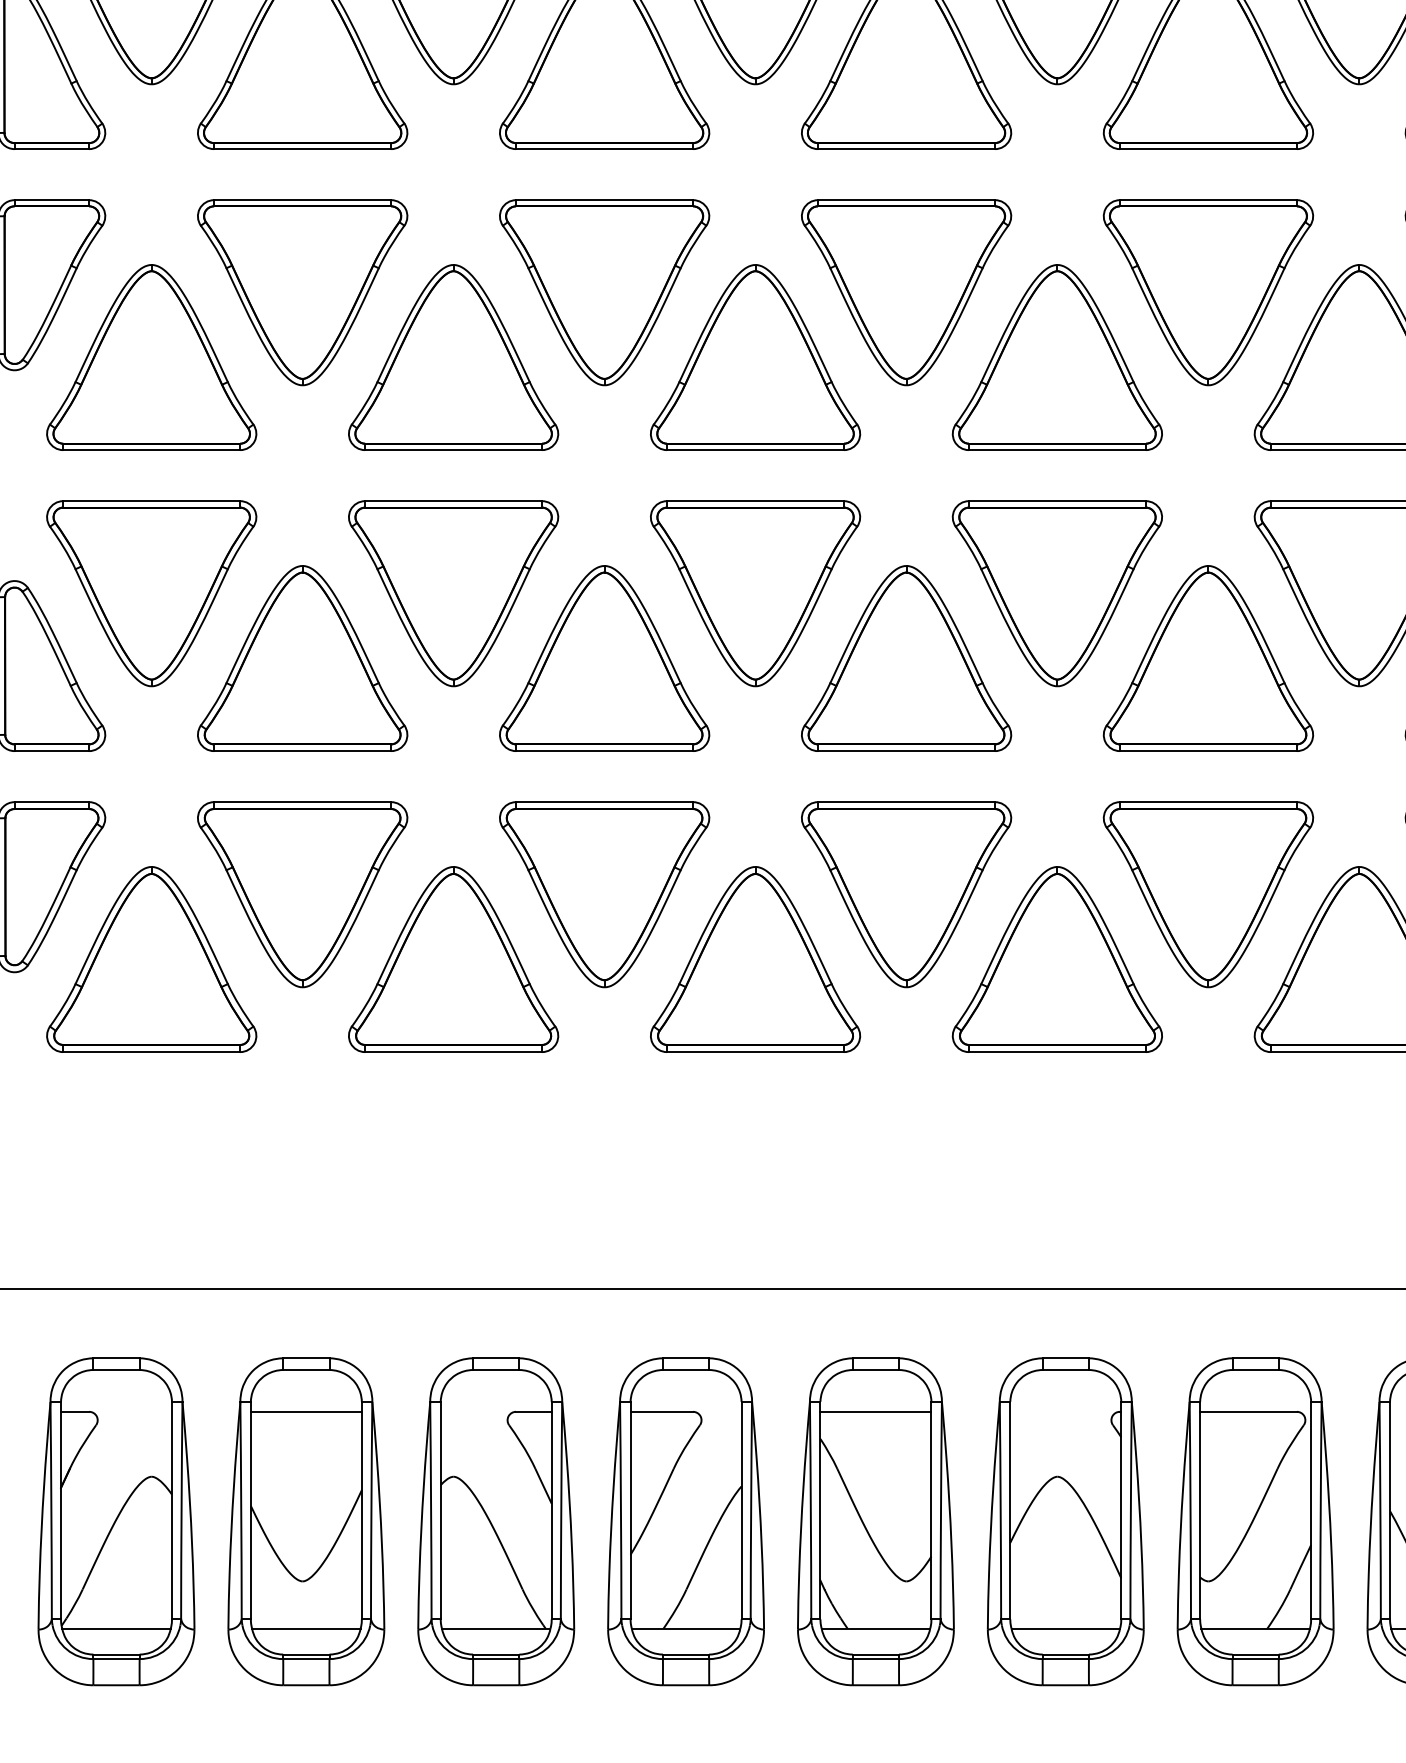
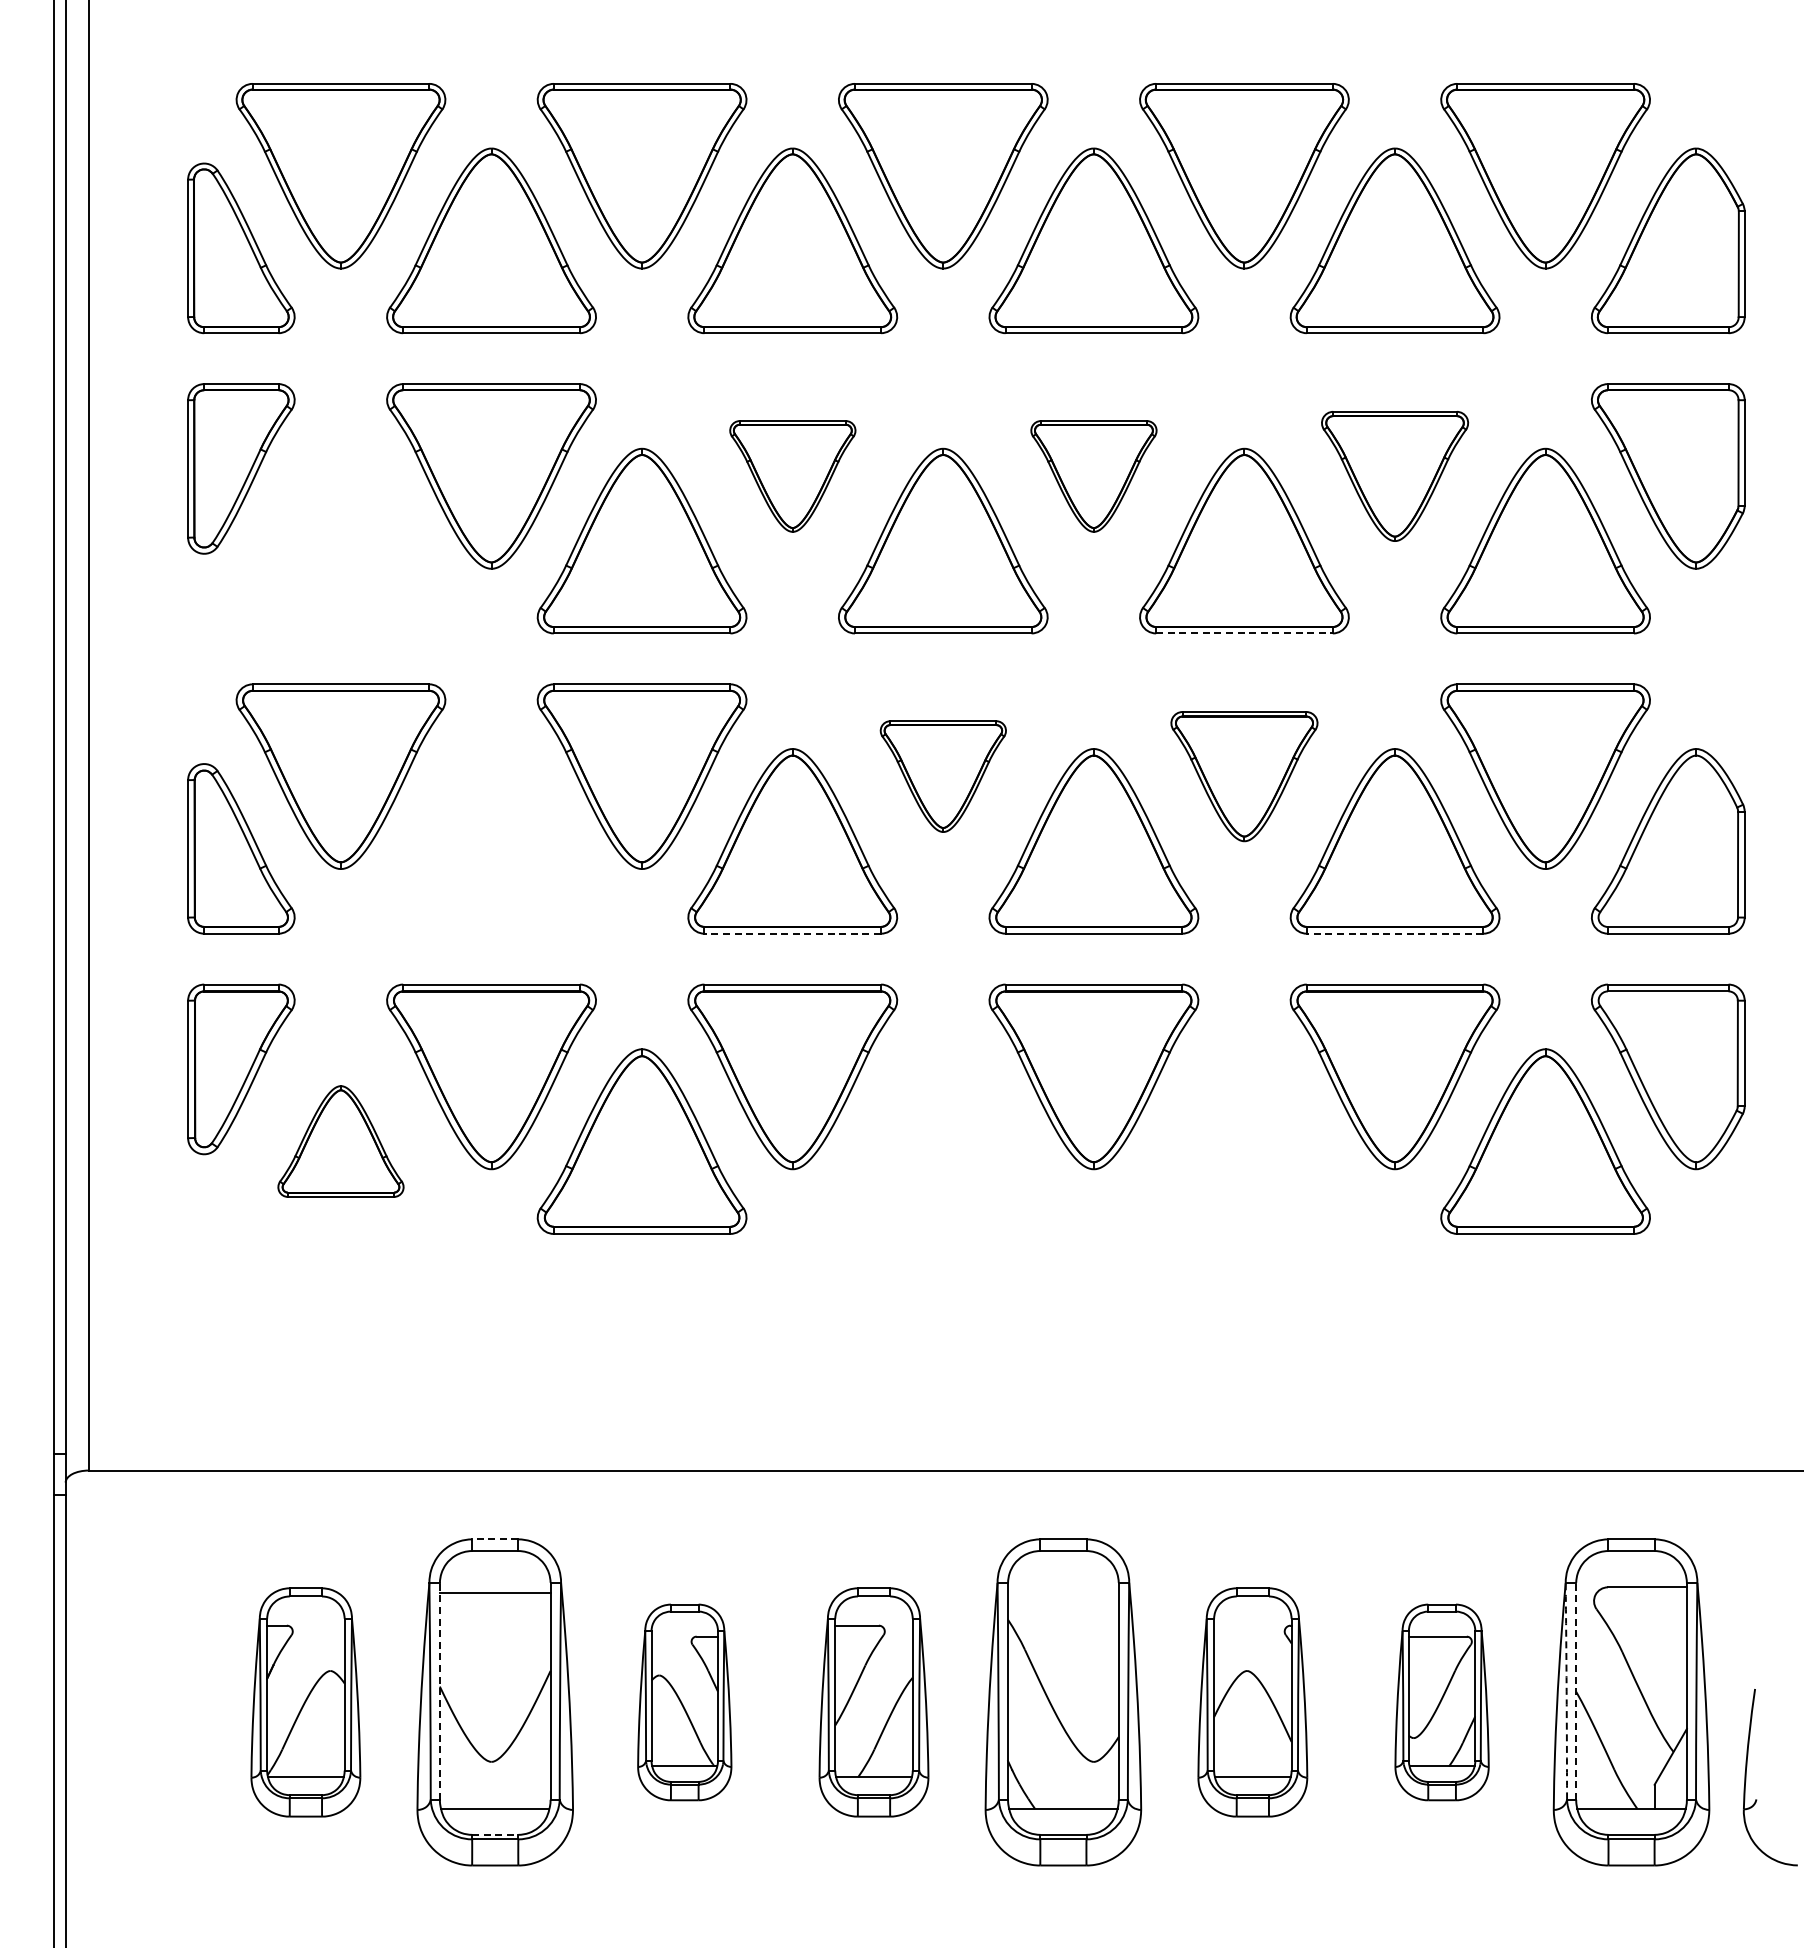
part: (604, 292) -> (792, 476), size x0.6
part: (906, 292) -> (1093, 476), size x0.6
part: (1207, 292) -> (1394, 476), size x0.7
part: (151, 356) -> (340, 540), removed
line: (1057, 450) -> (1244, 633), solid -> dashed
part: (755, 593) -> (943, 776), size x0.6
part: (1057, 593) -> (1244, 776), size x0.7
part: (302, 658) -> (491, 841), removed
line: (604, 750) -> (792, 933), solid -> dashed
line: (1207, 750) -> (1394, 933), solid -> dashed
part: (151, 959) -> (340, 1141), size x0.6
part: (755, 959) -> (943, 1141), removed
part: (1057, 959) -> (1244, 1141), removed
line: (305, 1358) -> (494, 1539), solid -> dashed
line: (876, 1411) -> (1063, 1592), removed
line: (250, 1510) -> (439, 1691), solid -> dashed
arc: (1380, 1510) -> (1566, 1691), solid -> dashed
line: (1390, 1510) -> (1576, 1691), solid -> dashed
part: (116, 1521) -> (305, 1702), size x0.7
part: (496, 1521) -> (684, 1702), size x0.6
part: (685, 1521) -> (873, 1702), size x0.7
part: (1065, 1521) -> (1252, 1702), size x0.7
part: (1254, 1521) -> (1441, 1702), size x0.6
line: (306, 1654) -> (495, 1834), solid -> dashed

